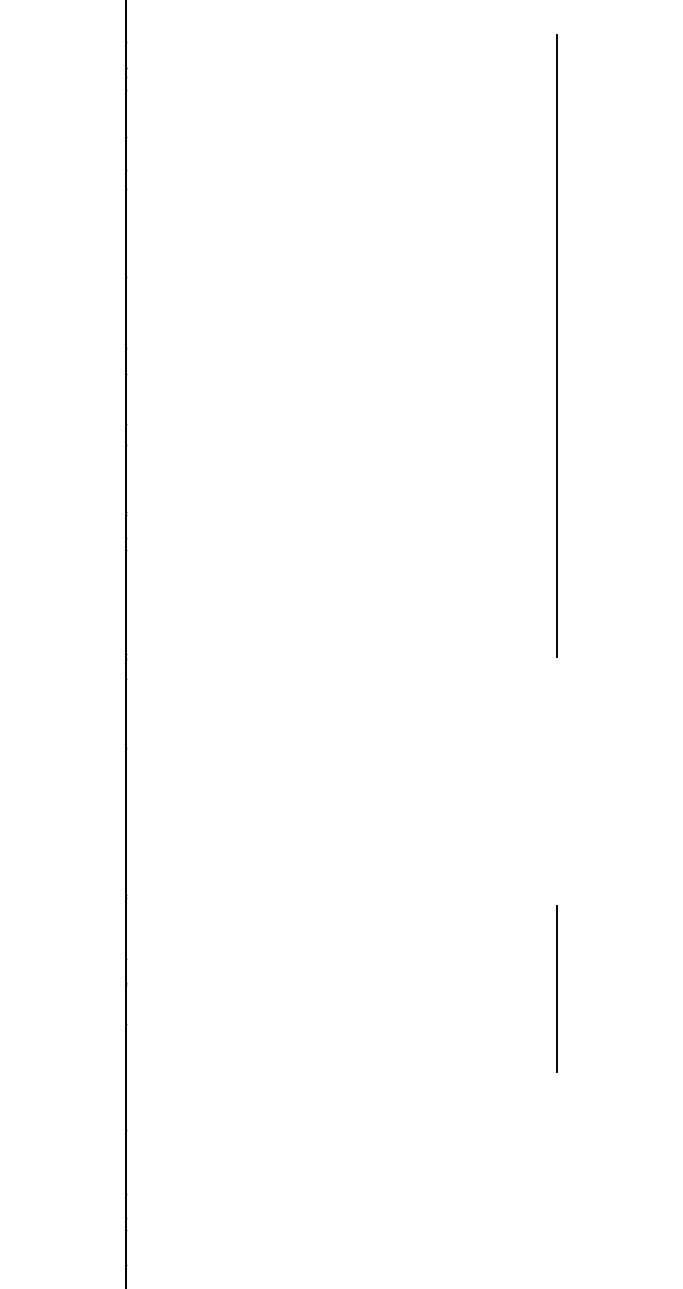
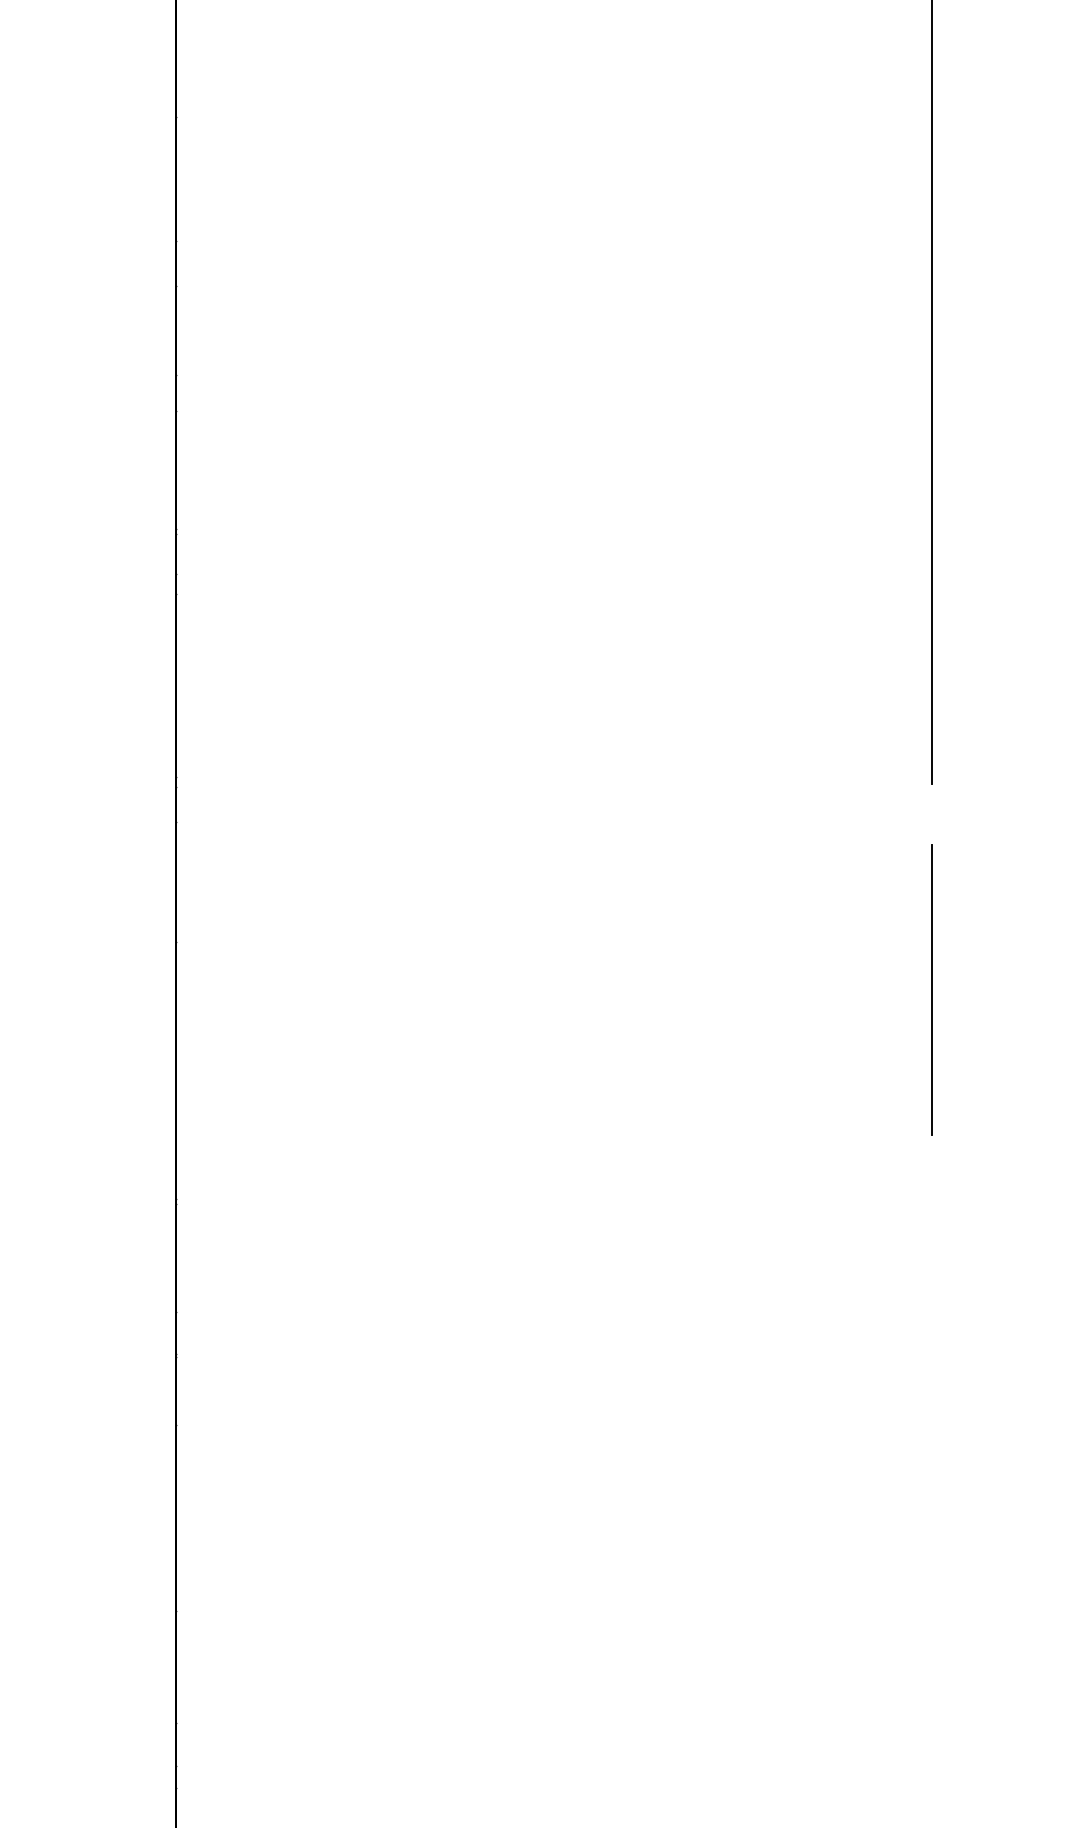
line: (556, 988) -> (930, 988), moved

